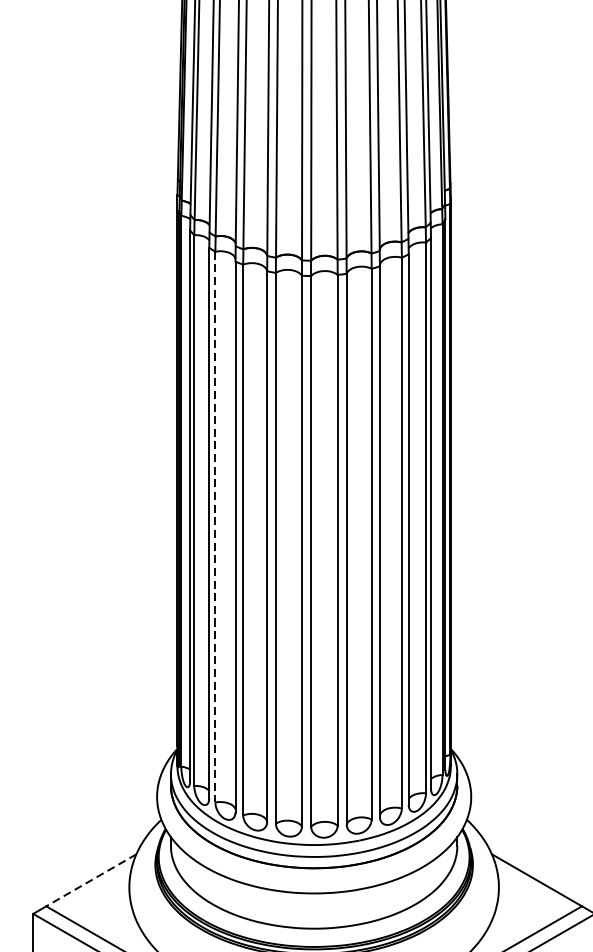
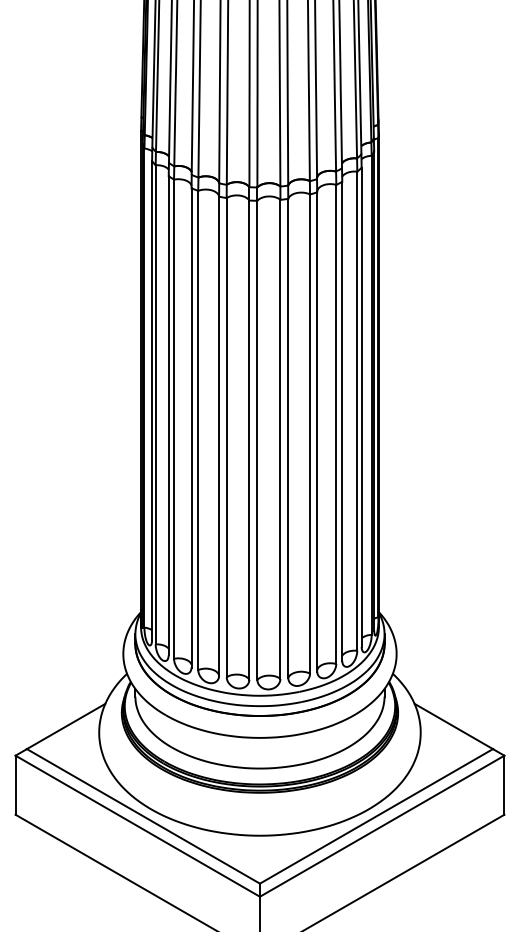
line: (215, 527) -> (174, 419), dashed -> solid
line: (90, 880) -> (65, 726), dashed -> solid

